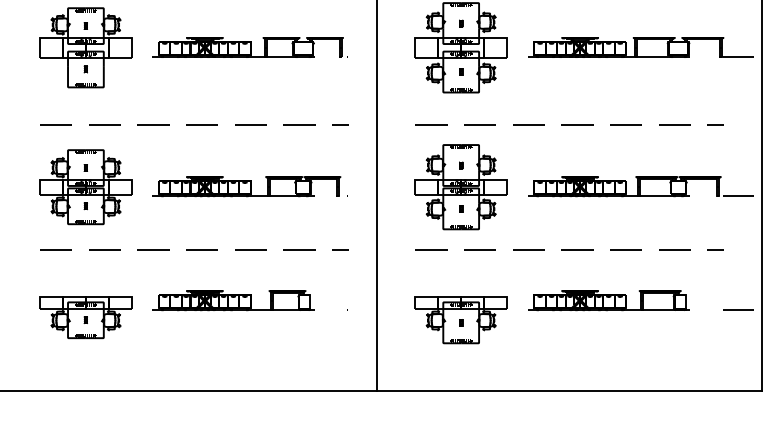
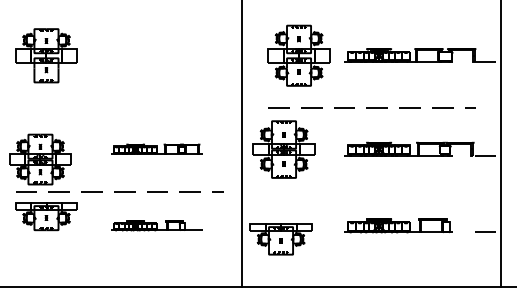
part: (249, 47) -> (156, 55), removed
line: (194, 124) -> (119, 107), removed
part: (249, 185) -> (156, 148), size x0.7
part: (85, 187) -> (40, 159), moved
part: (460, 187) -> (283, 149), moved
line: (568, 249) -> (371, 191), removed
part: (249, 299) -> (156, 225), size x0.7
part: (85, 317) -> (46, 216), moved
part: (460, 320) -> (280, 239), moved

